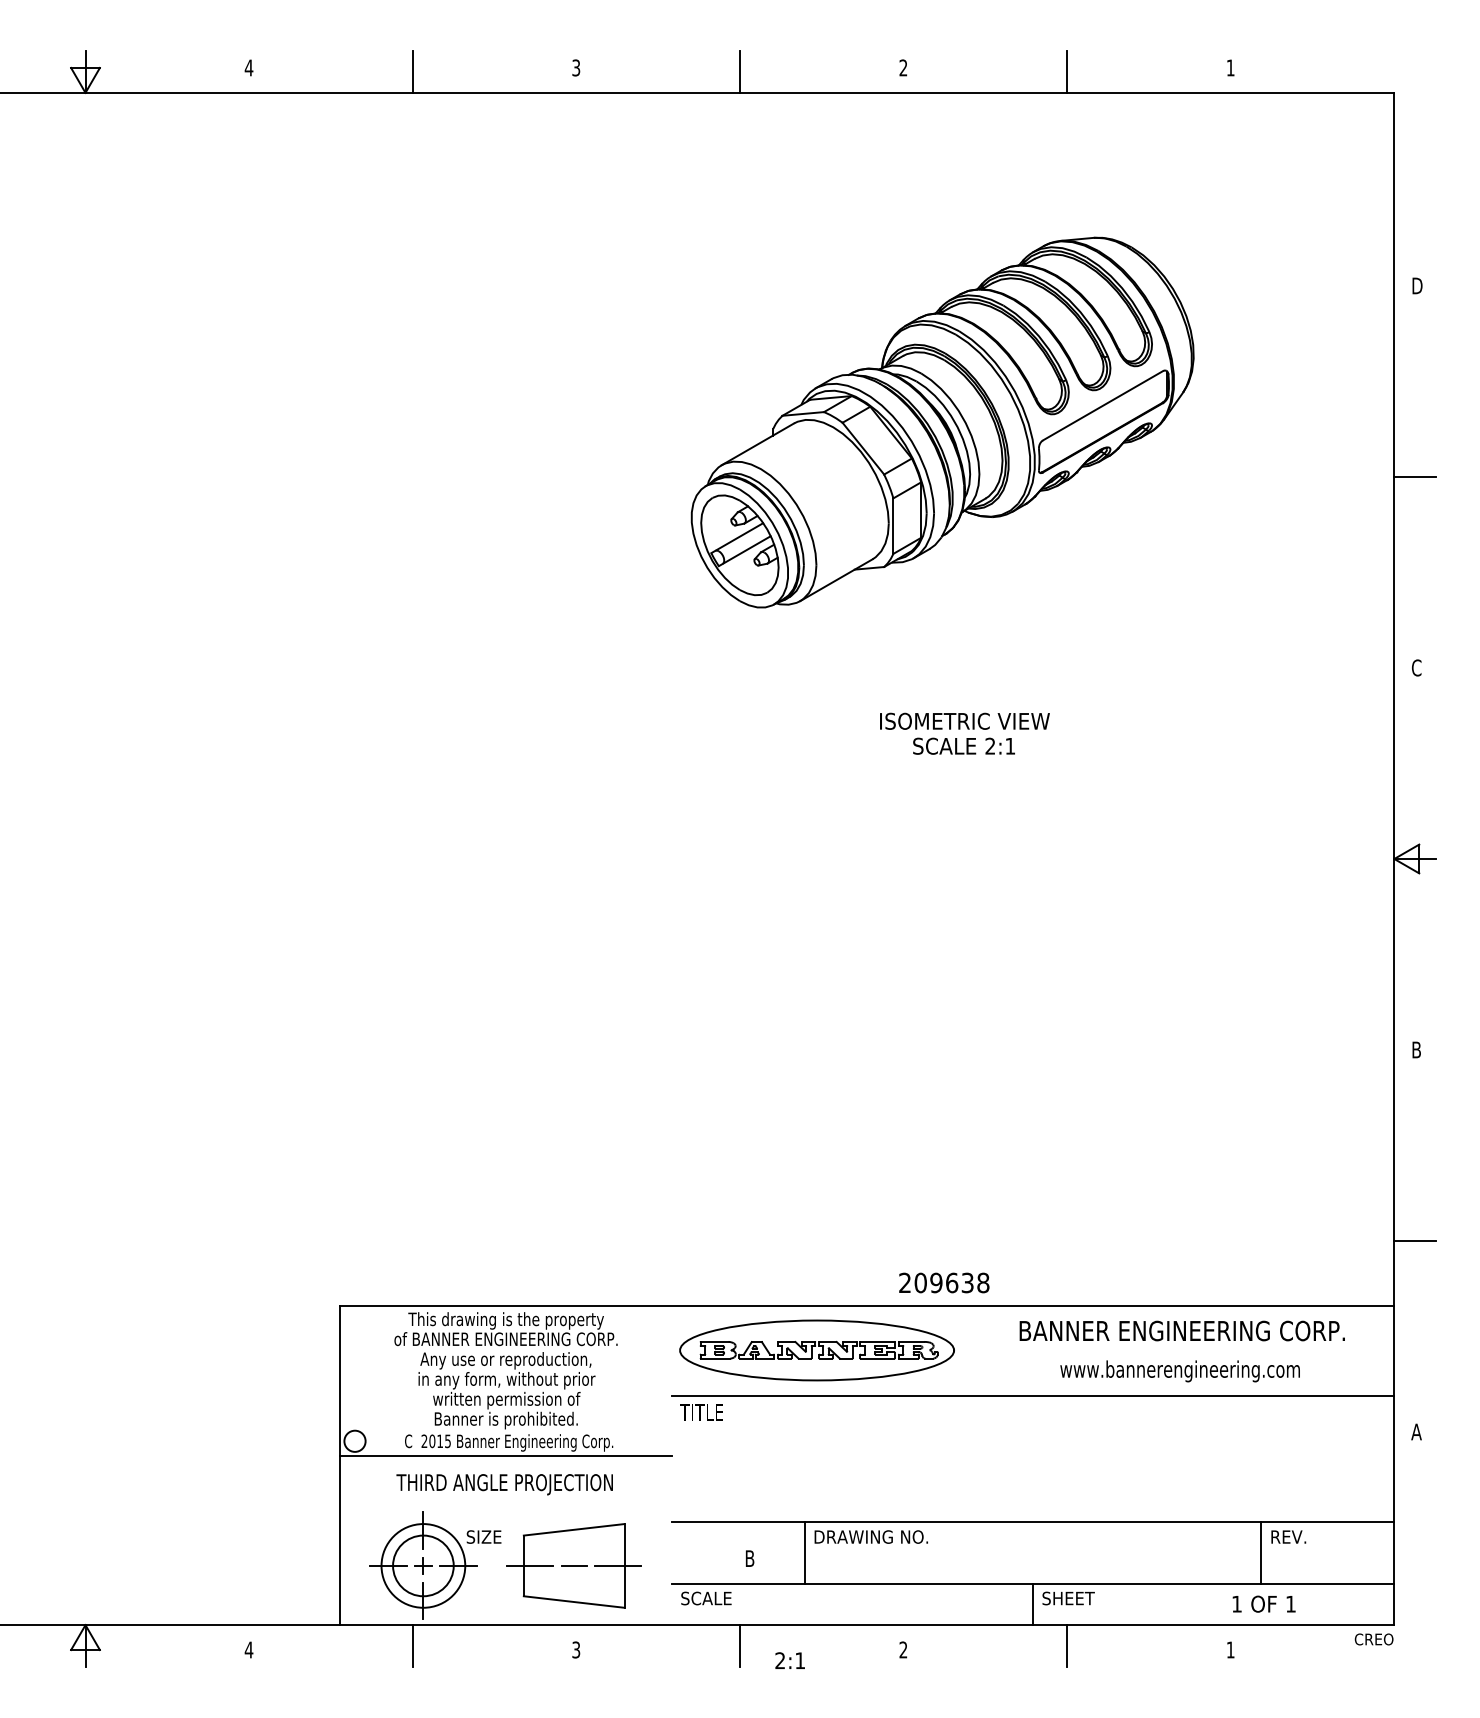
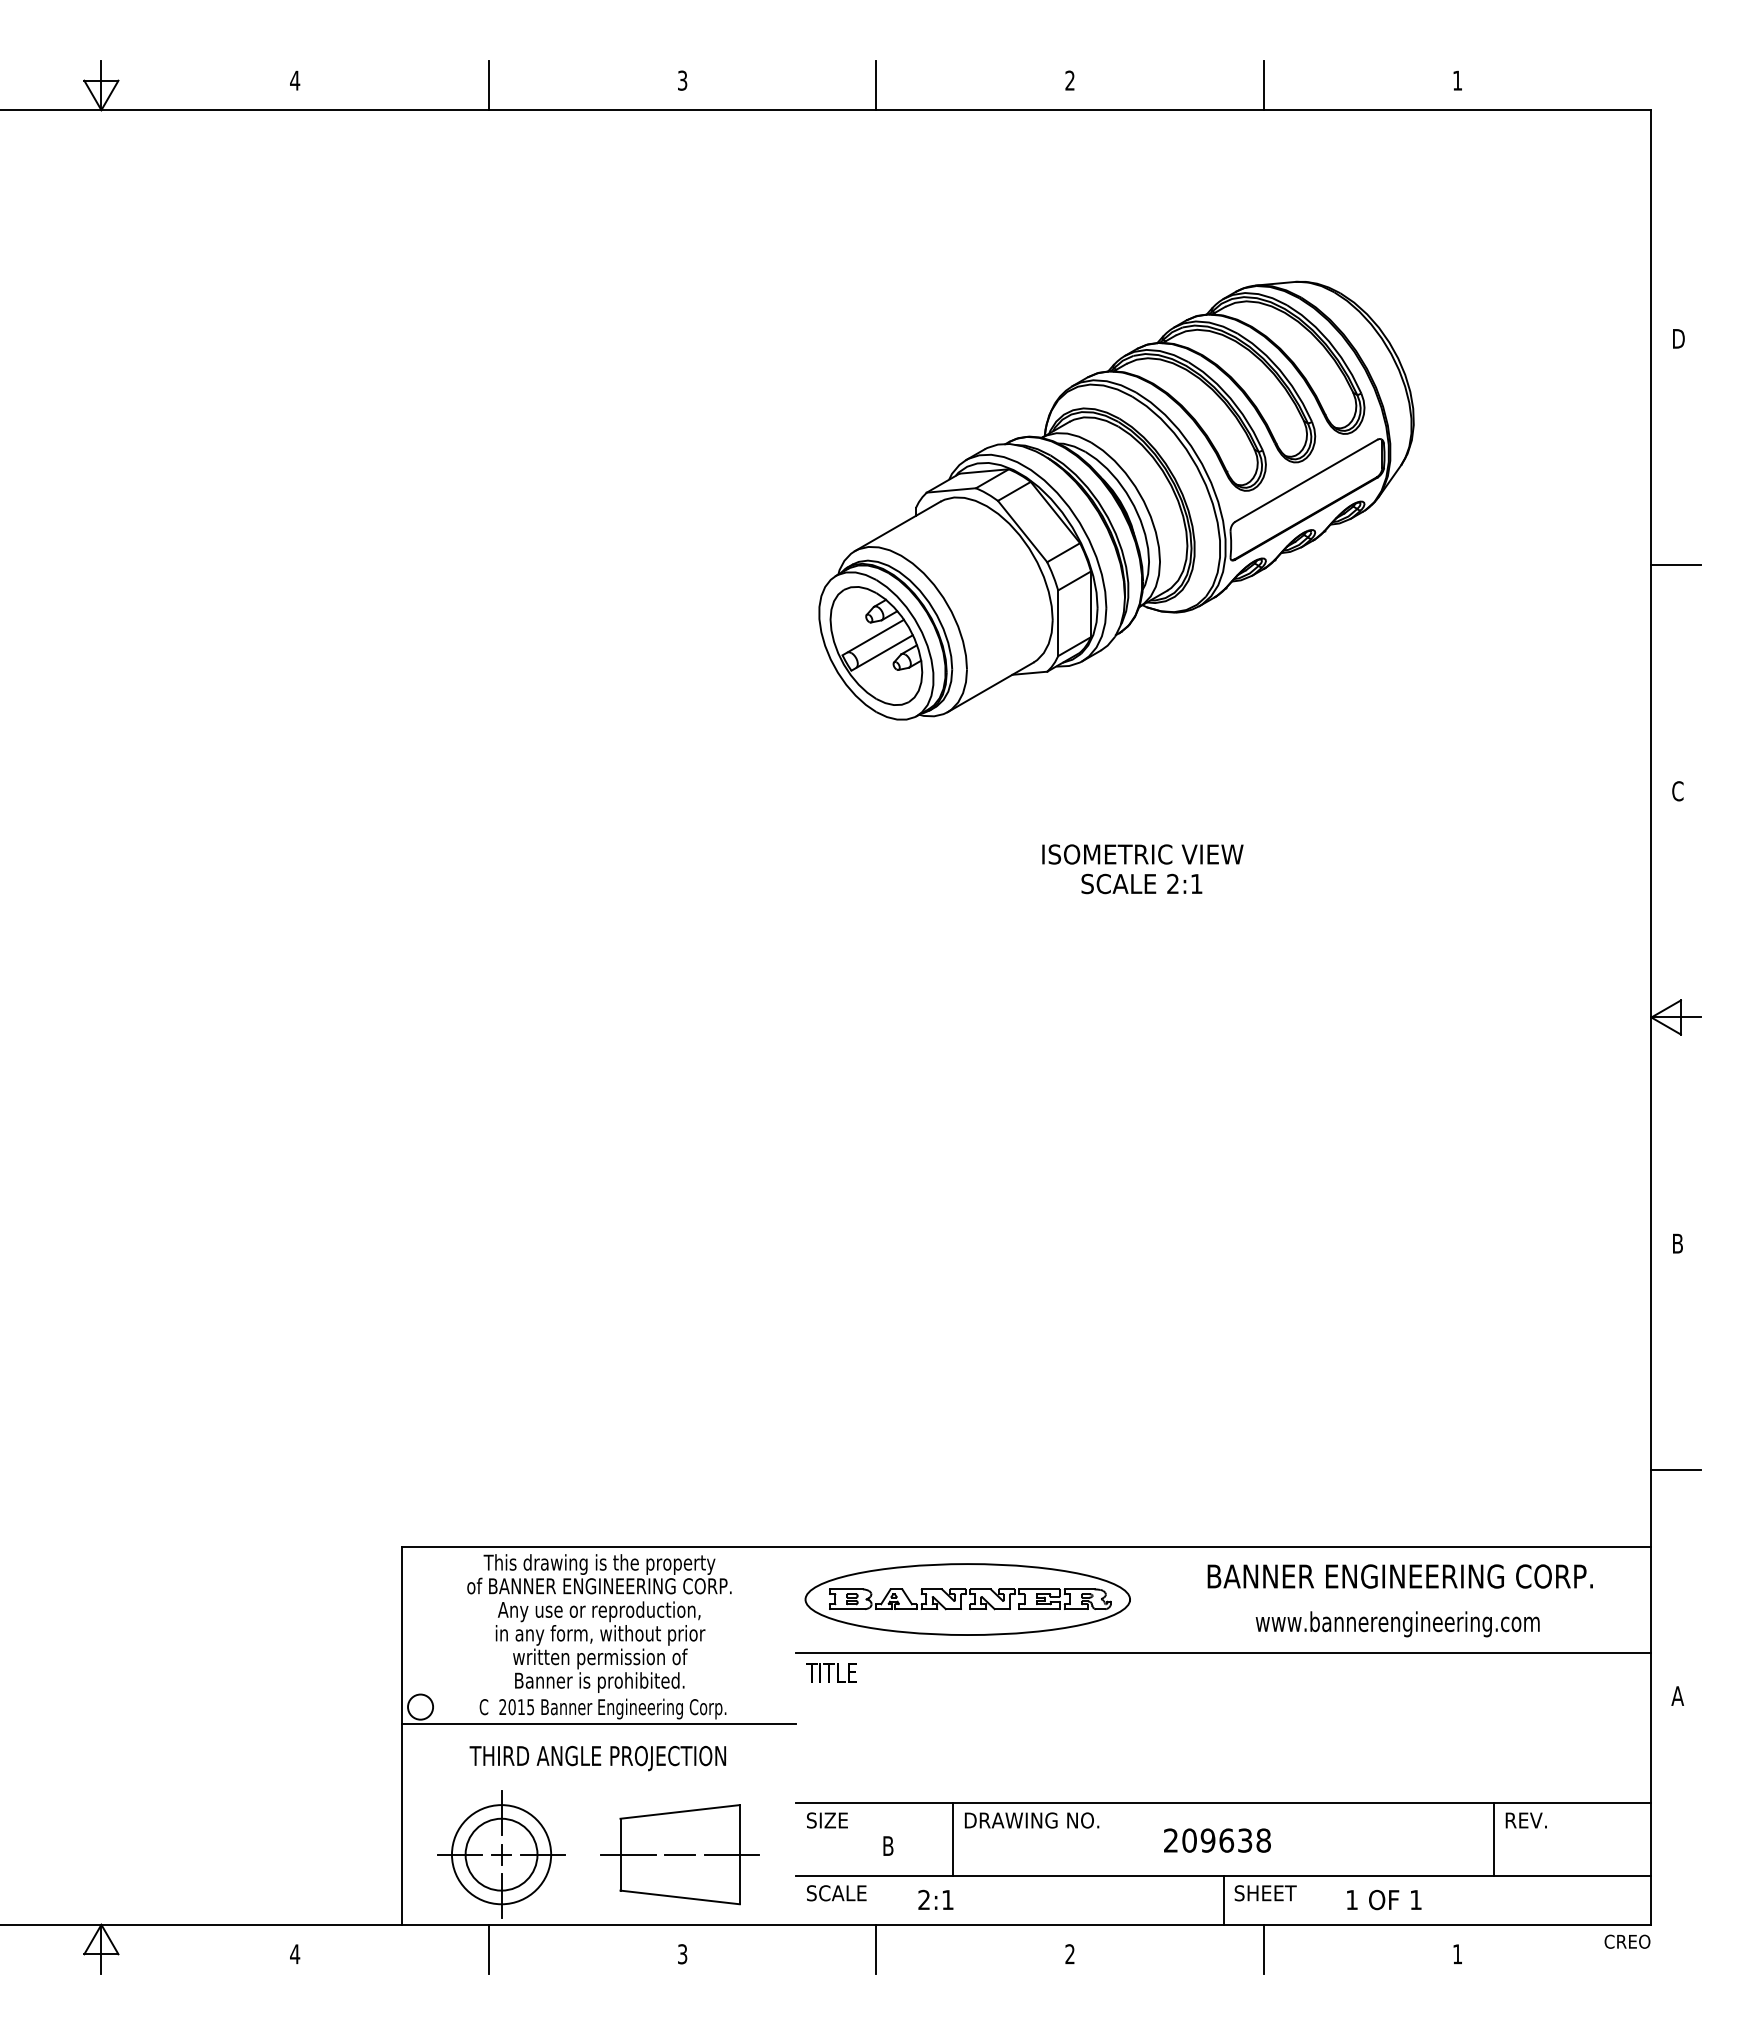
text: (944, 1282) -> (1217, 1840), moved
text: (484, 1537) -> (827, 1820), moved
text: (1264, 1603) -> (1384, 1899), moved
text: (789, 1660) -> (935, 1899), moved

